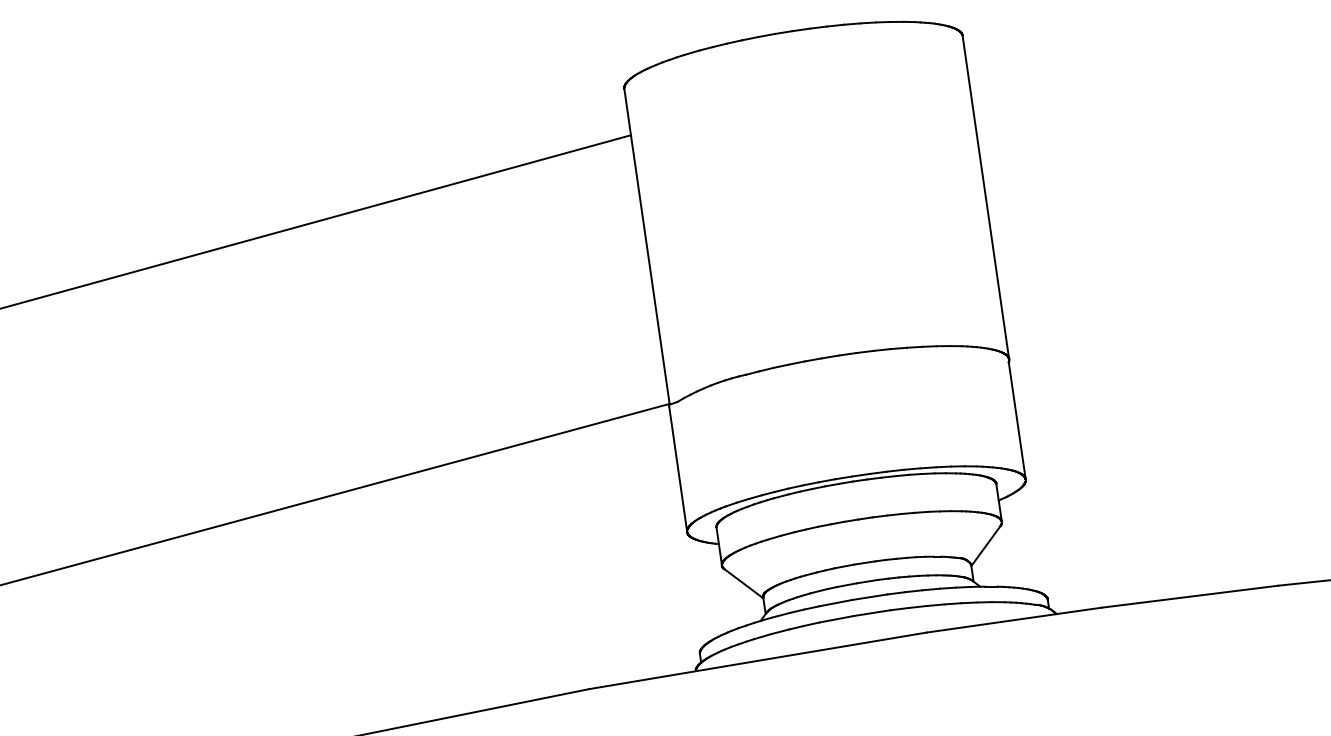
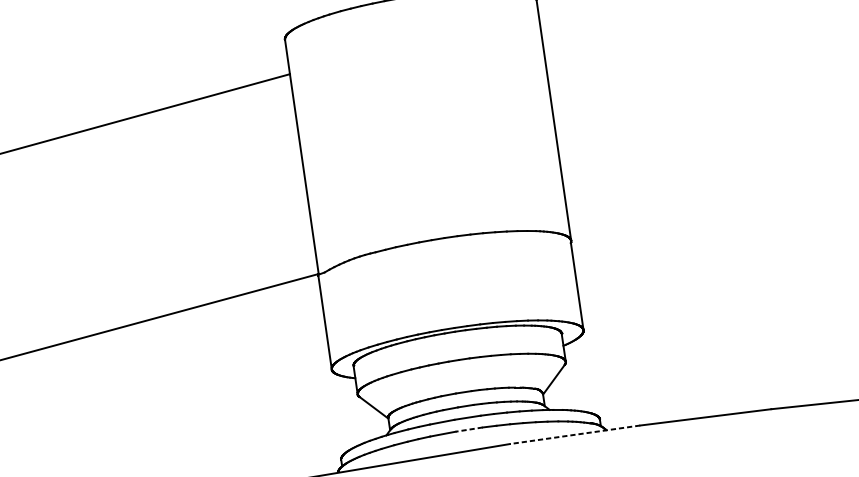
line: (871, 613) -> (468, 429), solid -> dashed
line: (1014, 620) -> (575, 435), solid -> dashed

